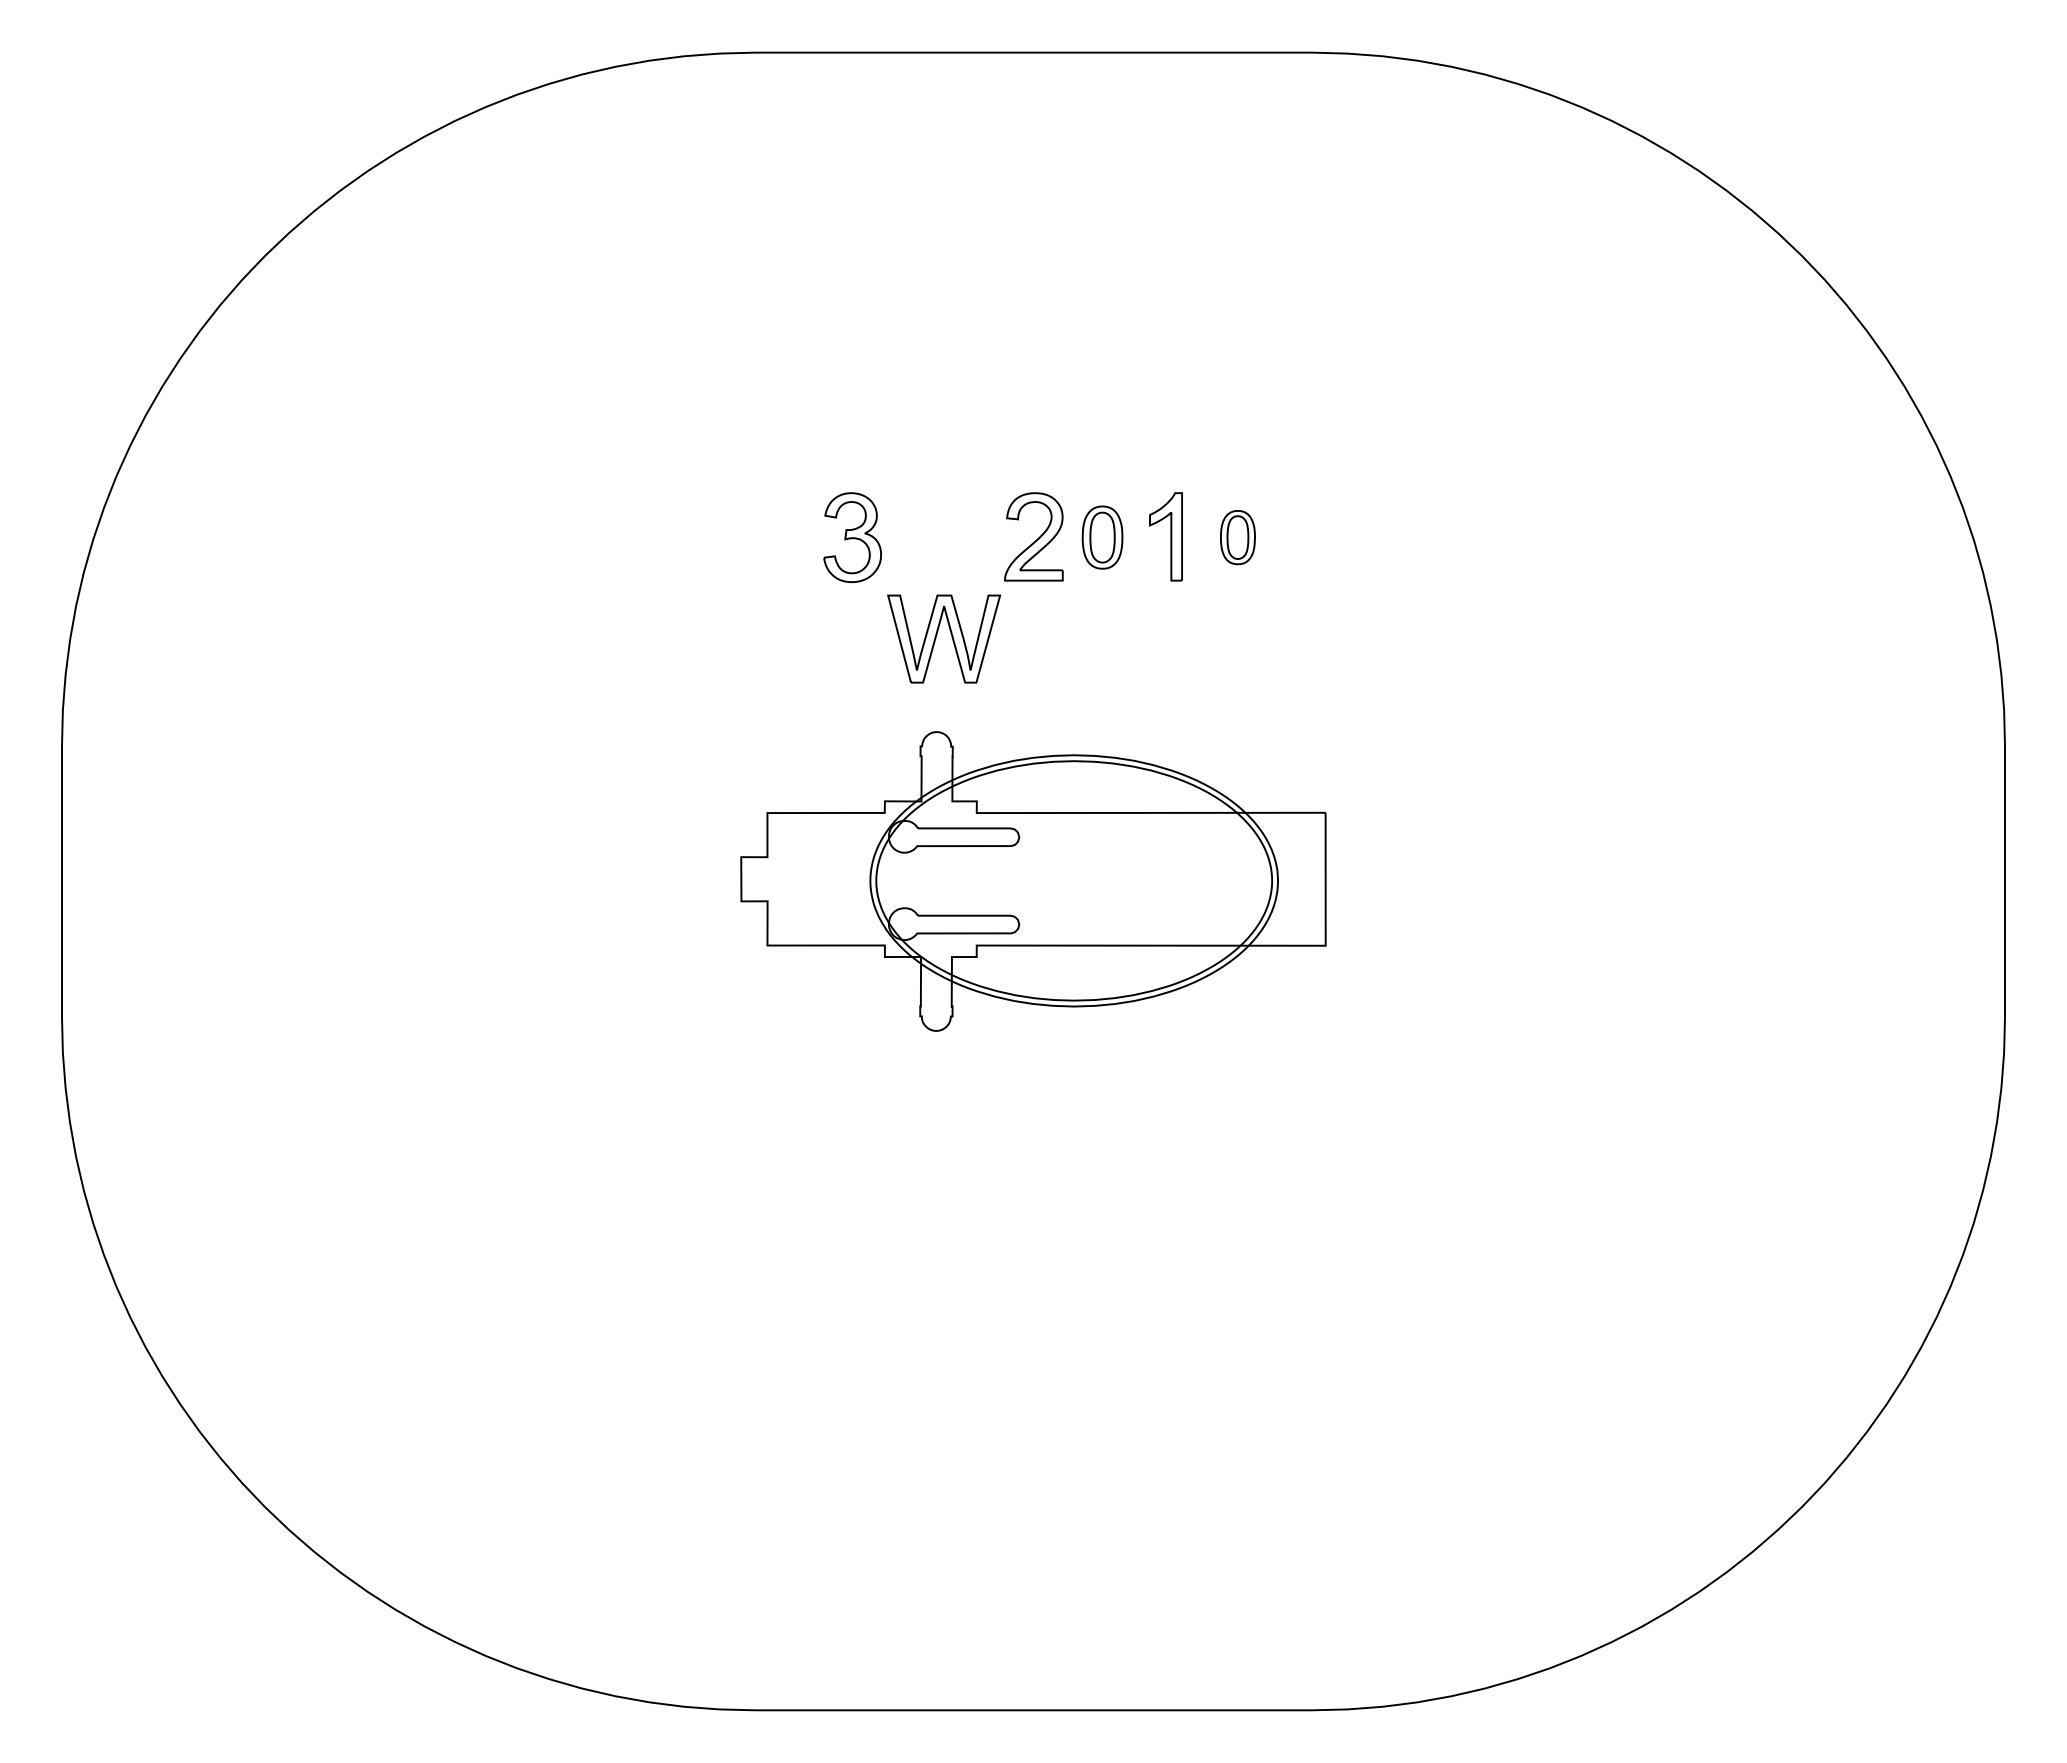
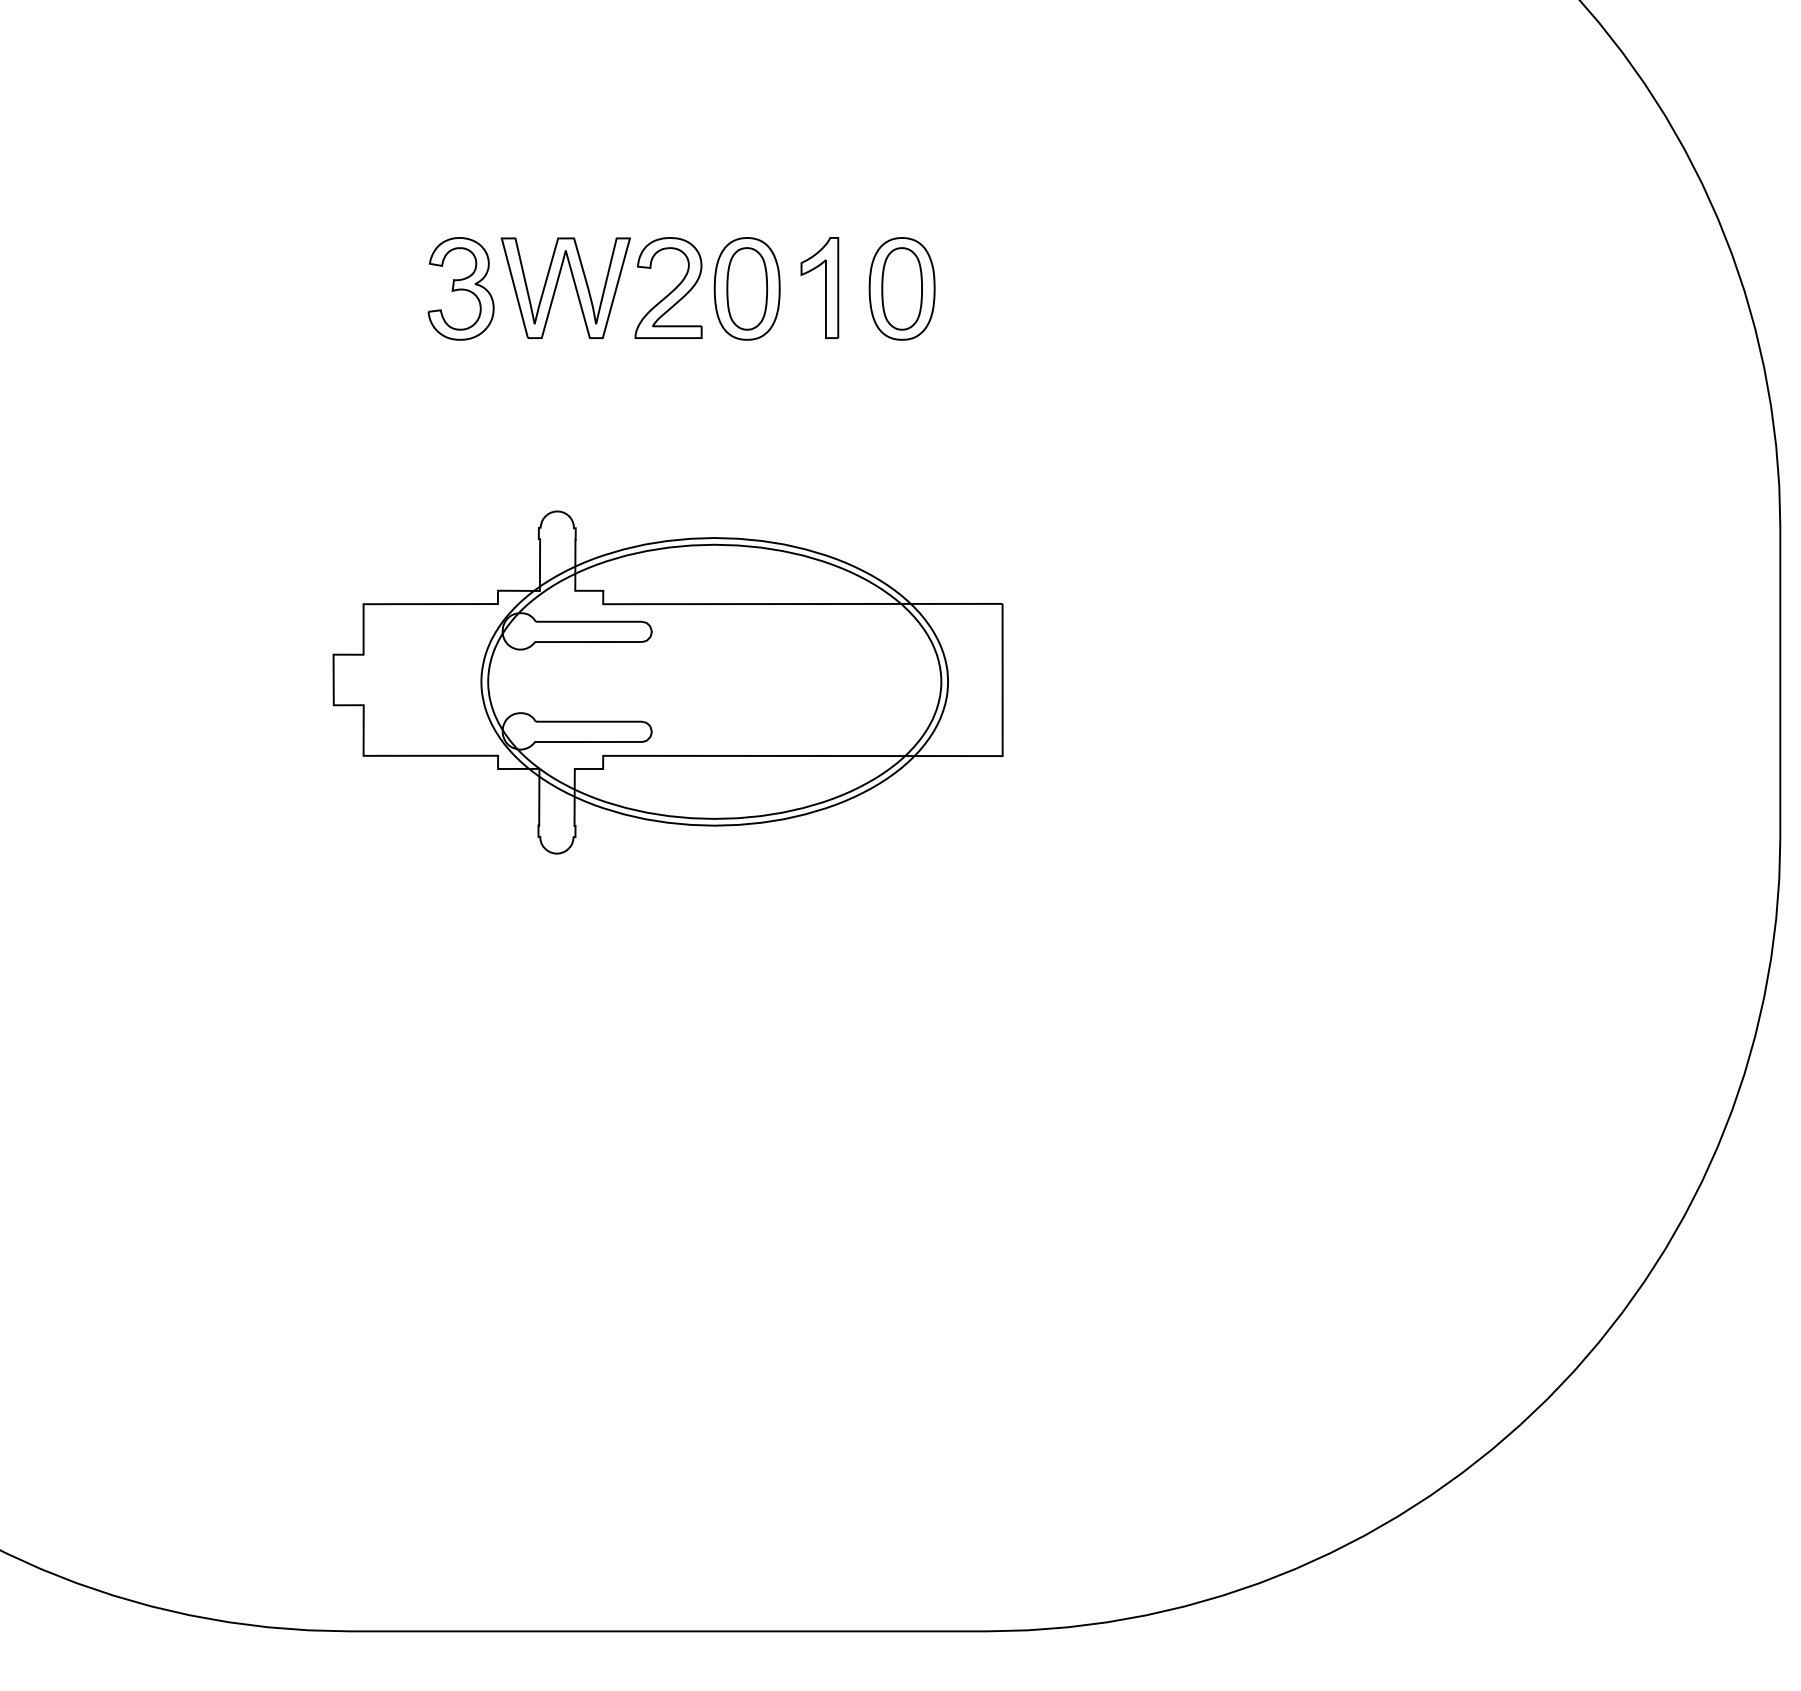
part: (1102, 537) -> (747, 288), size x1.43
part: (1237, 537) -> (901, 288), size x1.67
part: (951, 637) -> (574, 286), moved

